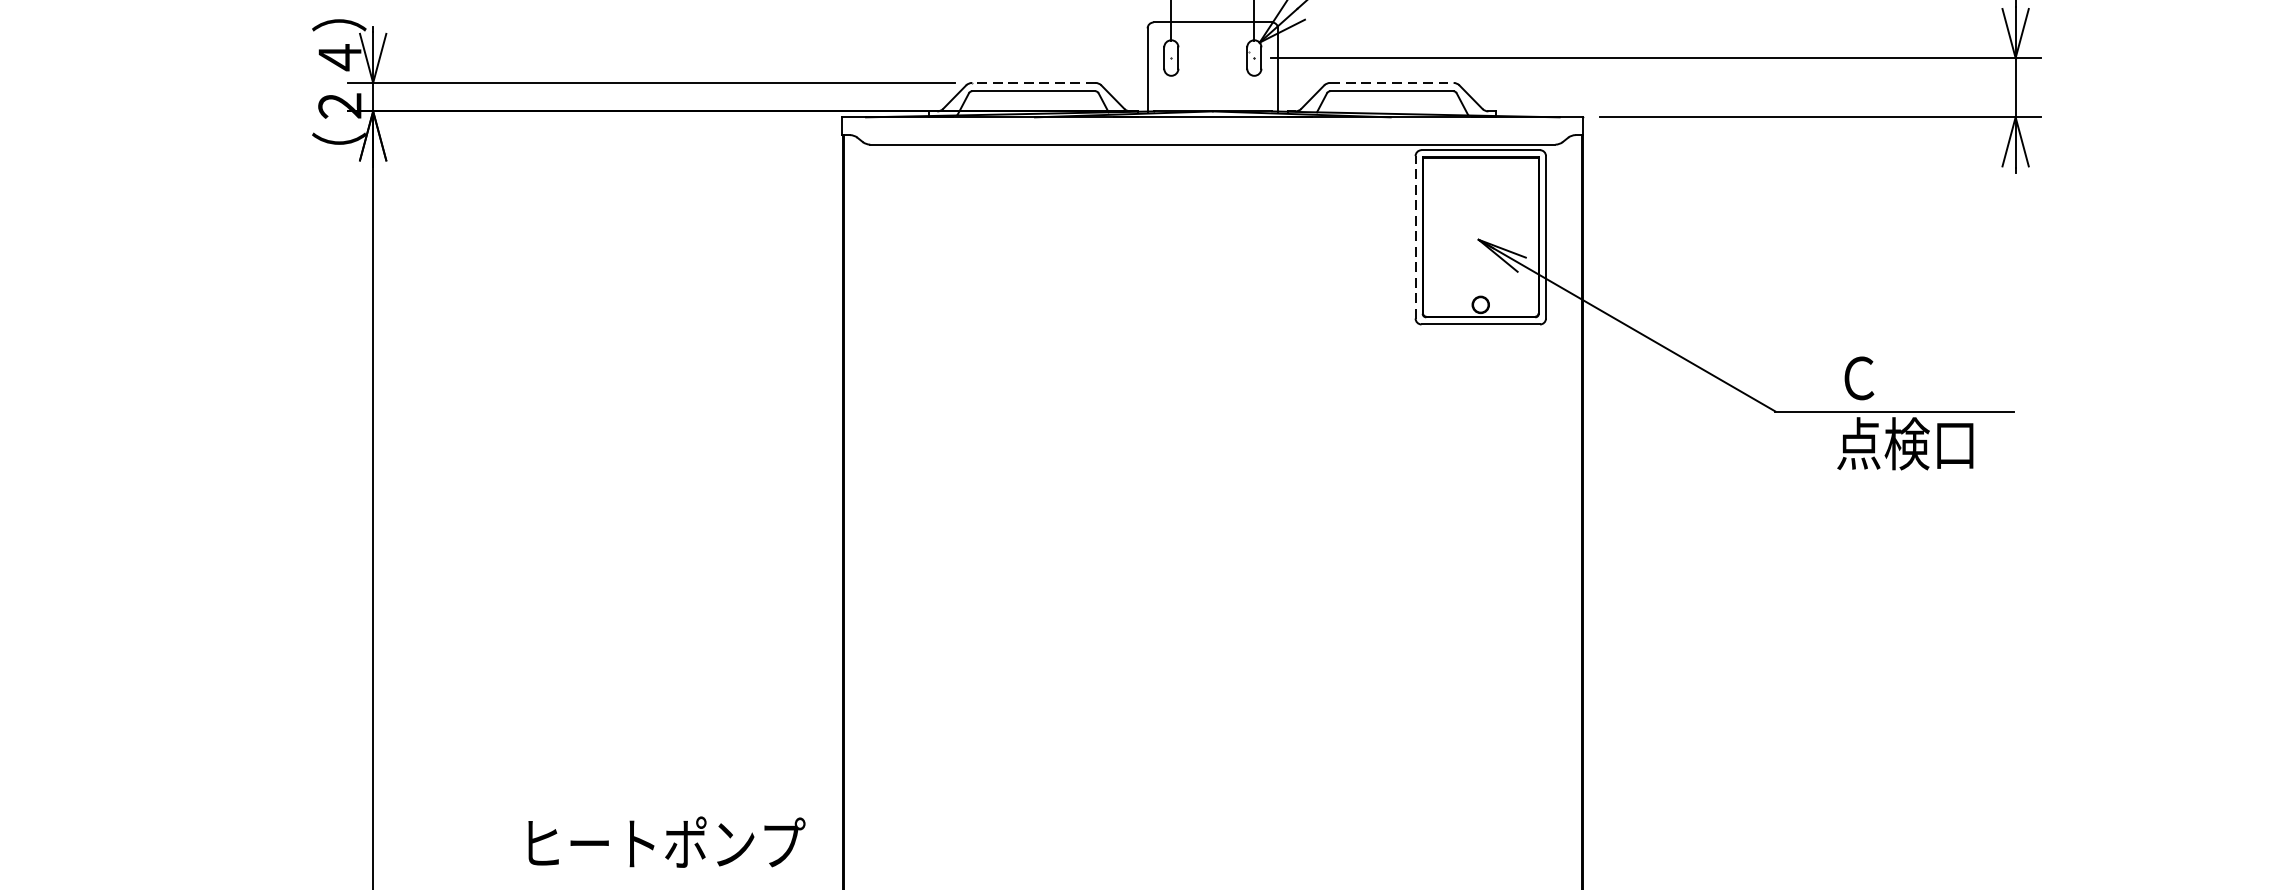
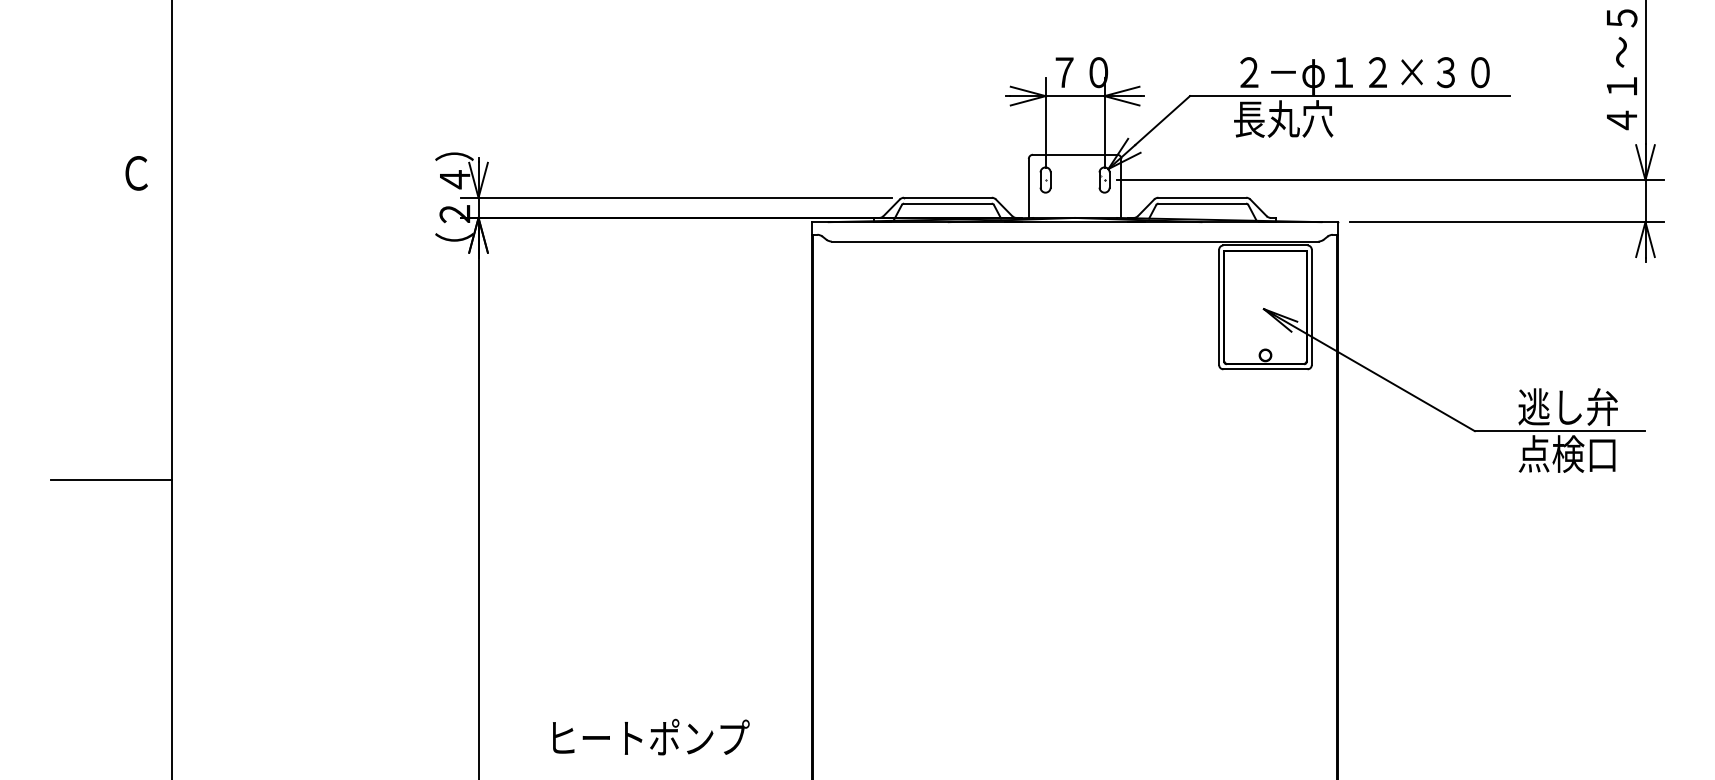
line: (1033, 82) -> (947, 197), dashed -> solid
line: (1392, 82) -> (1202, 197), dashed -> solid
line: (1416, 237) -> (1219, 307), dashed -> solid
text: (1905, 376) -> (1567, 406), Ｃ -> 逃し弁
text: (667, 841) -> (651, 736), moved

